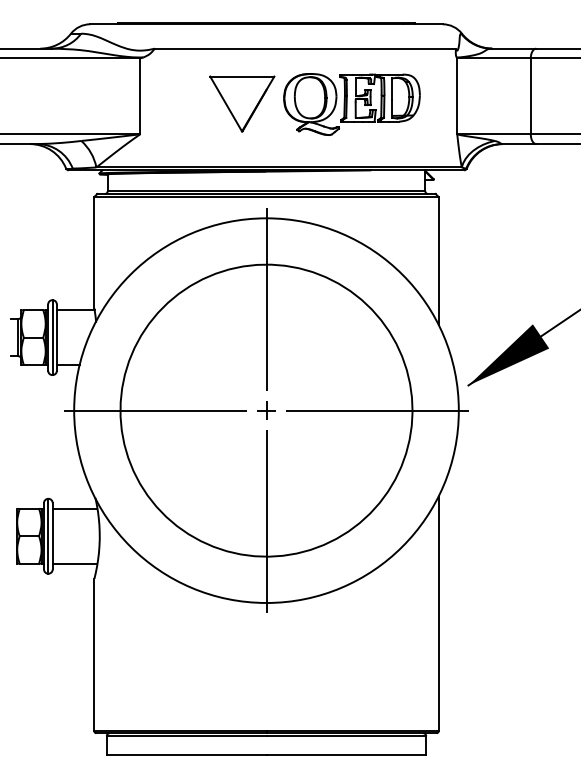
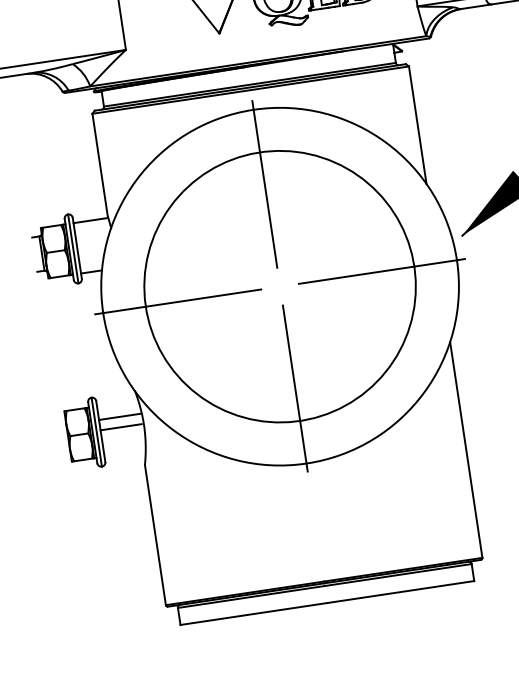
part: (266, 410) -> (280, 286), removed
line: (74, 508) -> (120, 426), moved
line: (74, 563) -> (119, 416), moved

